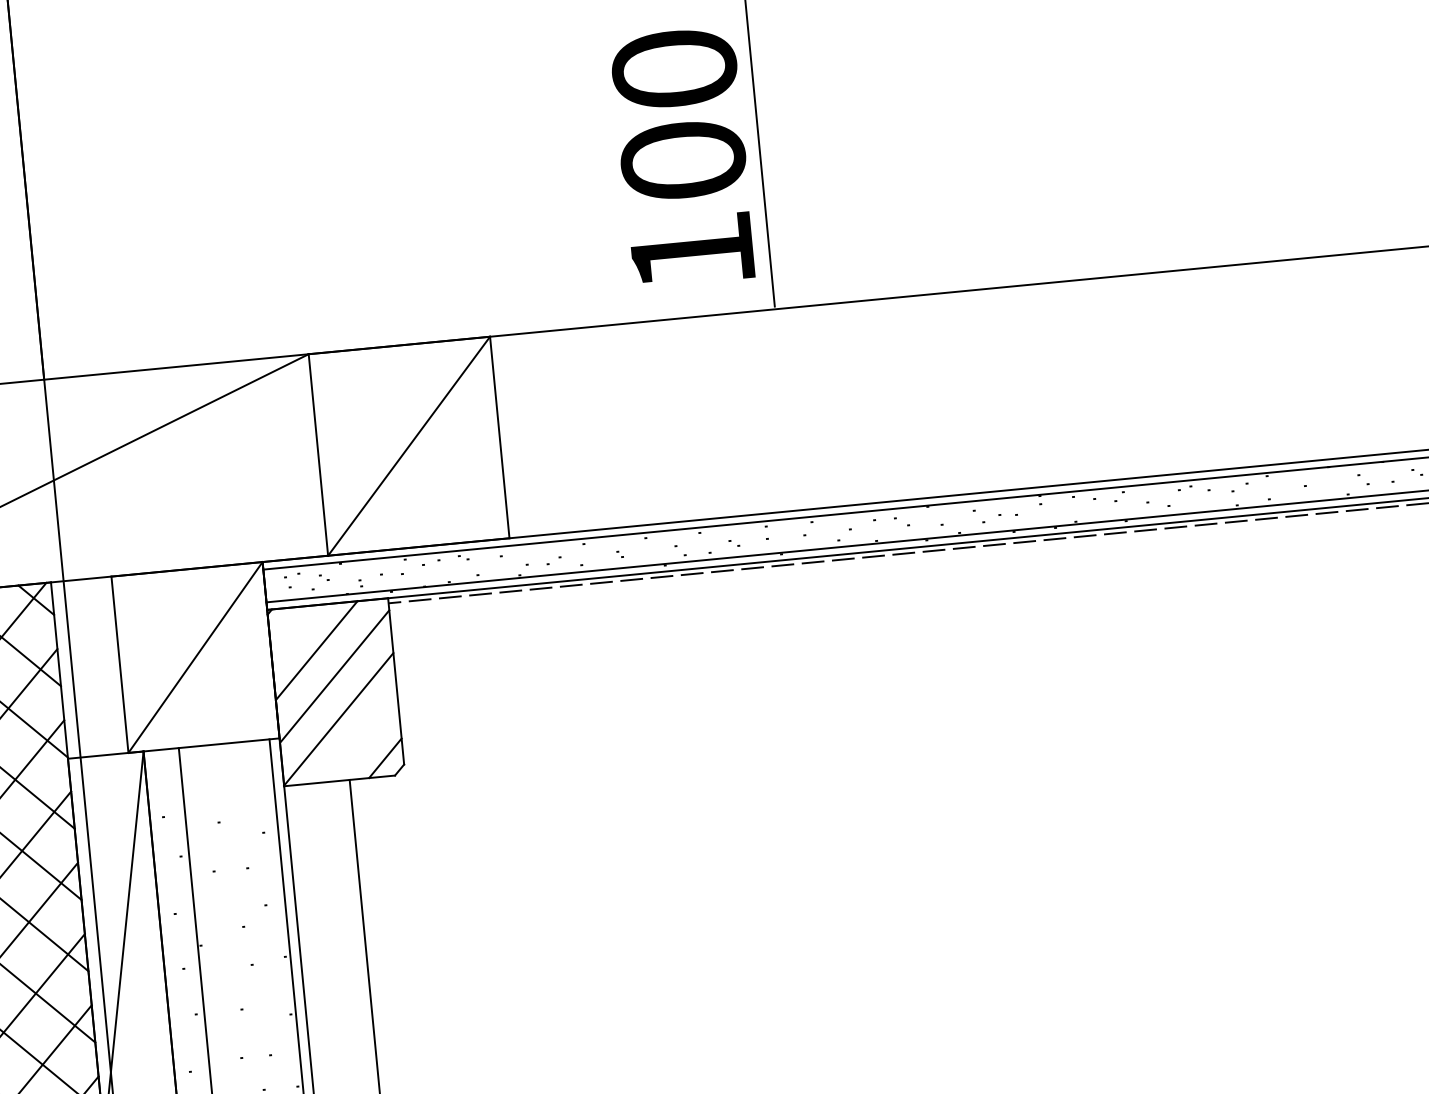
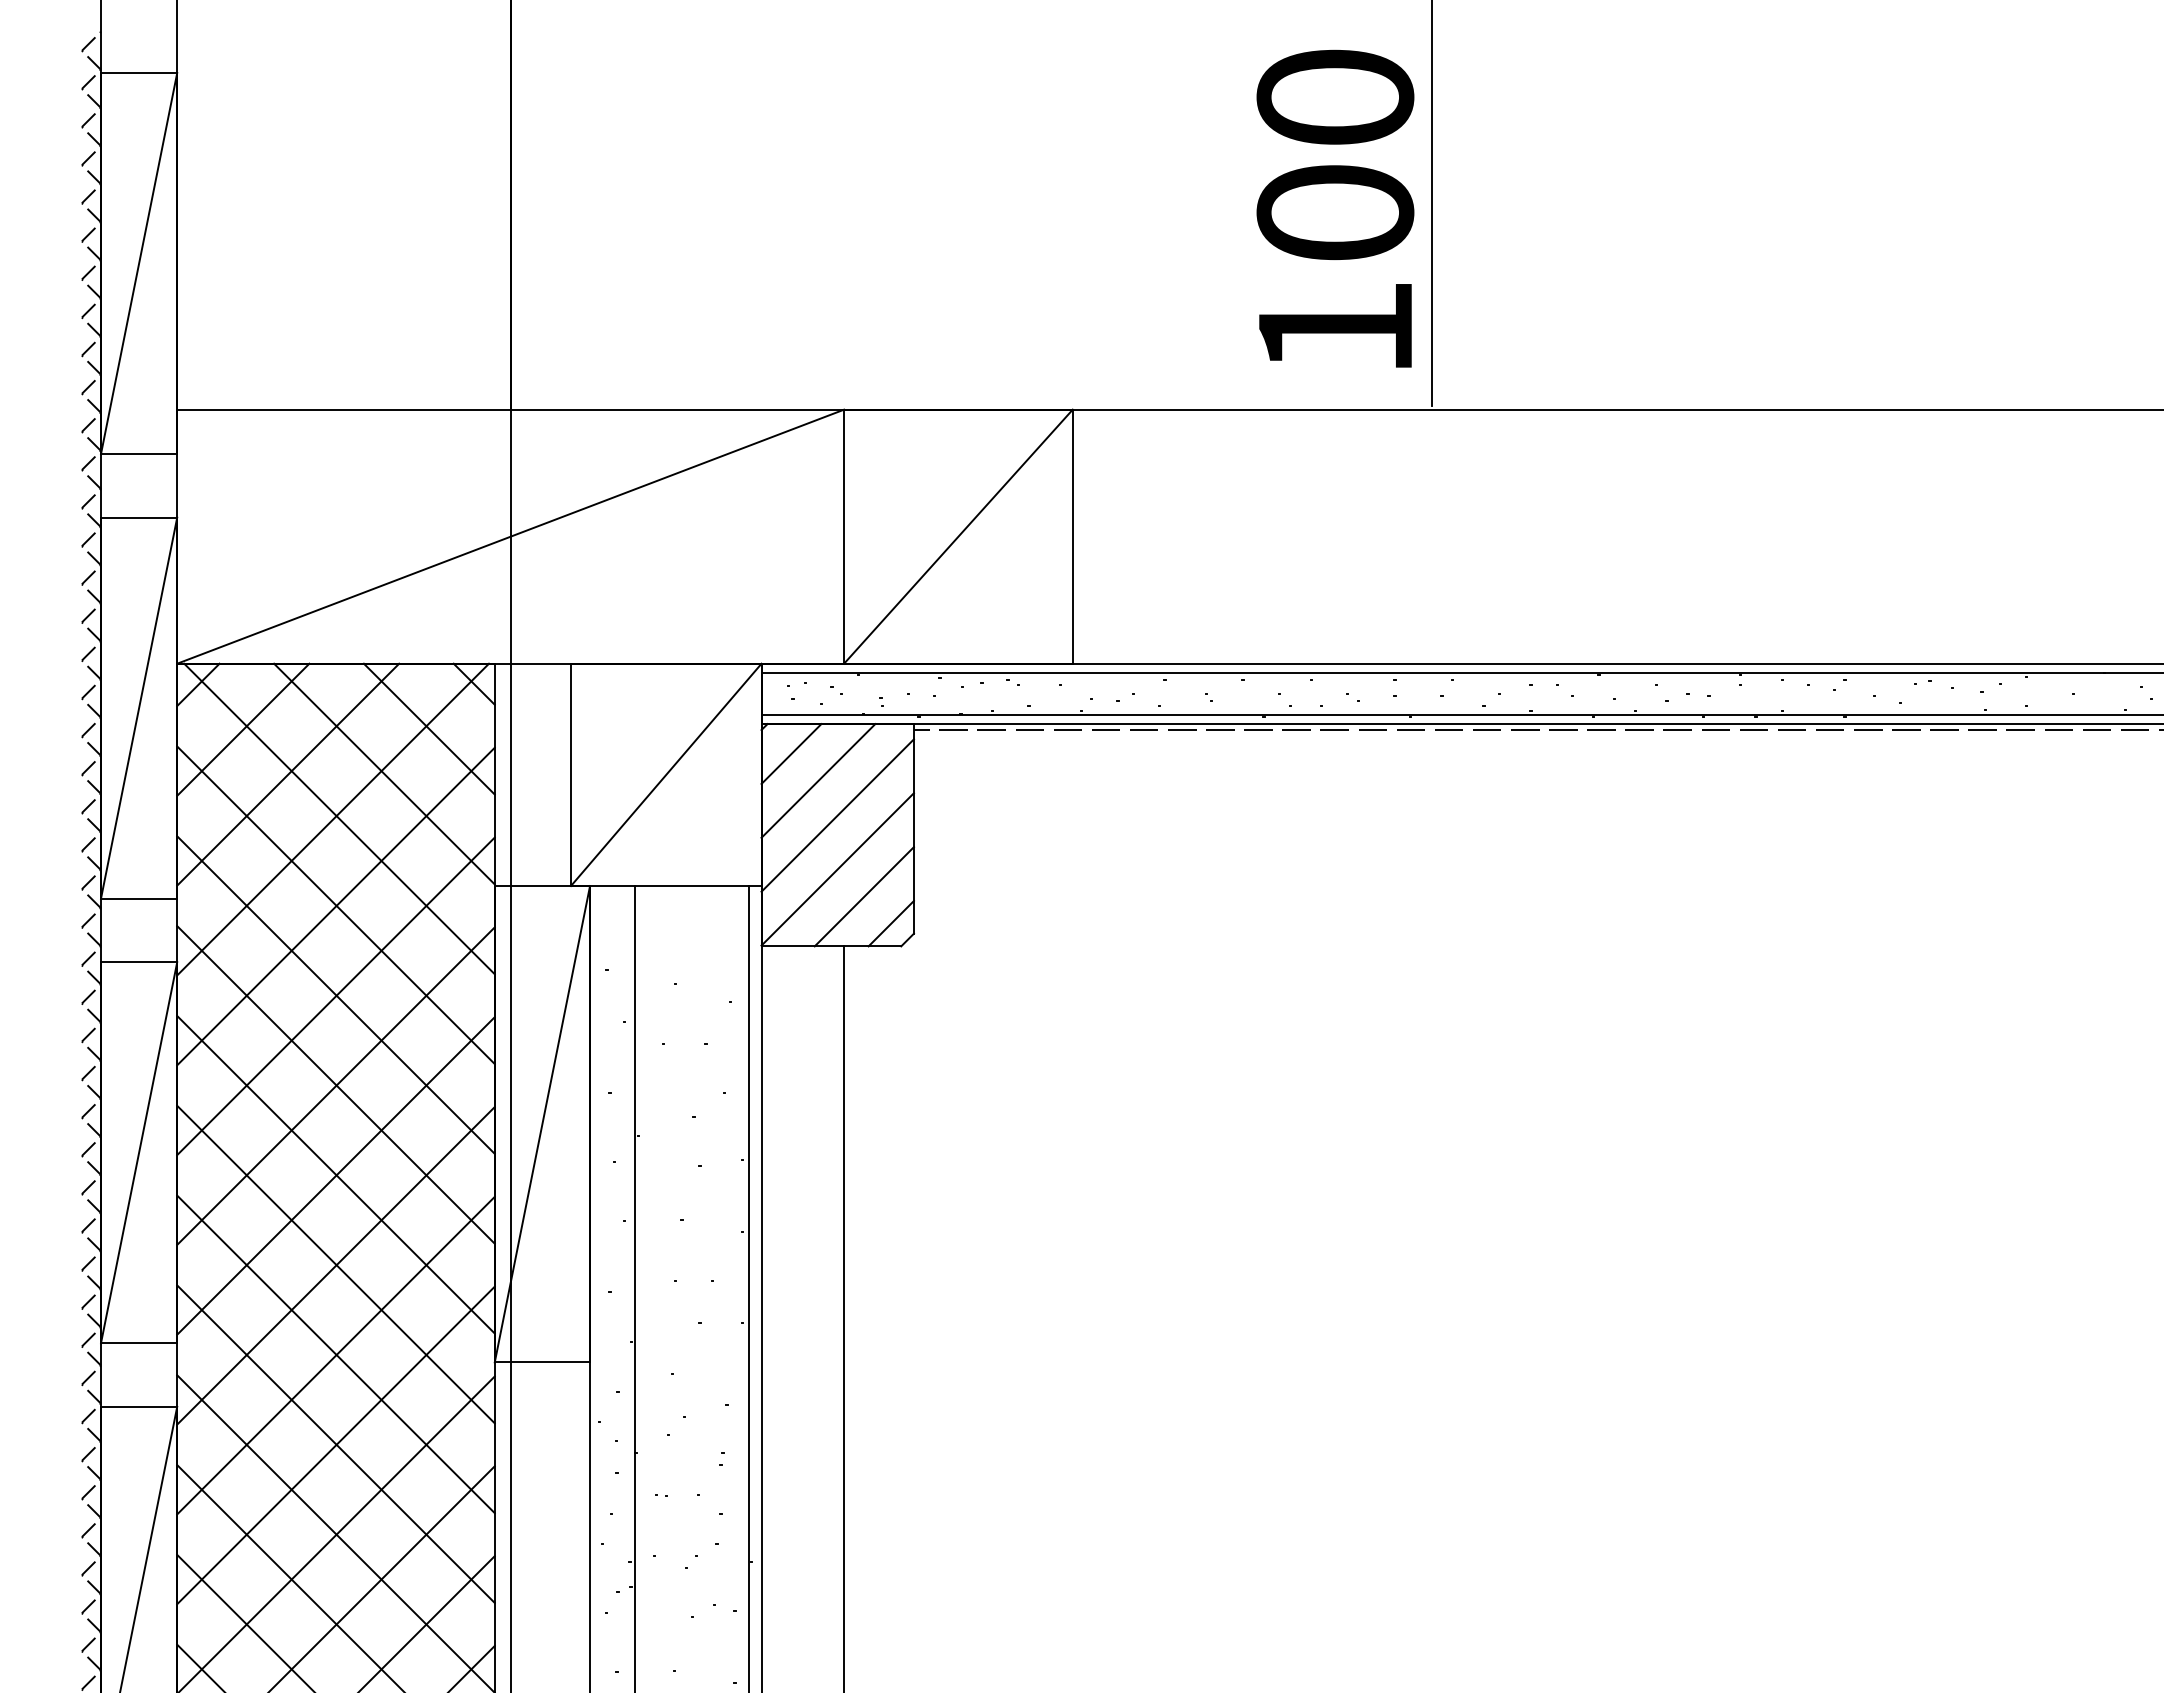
line: (293, 630) -> (791, 753), added
line: (361, 738) -> (863, 896), added

